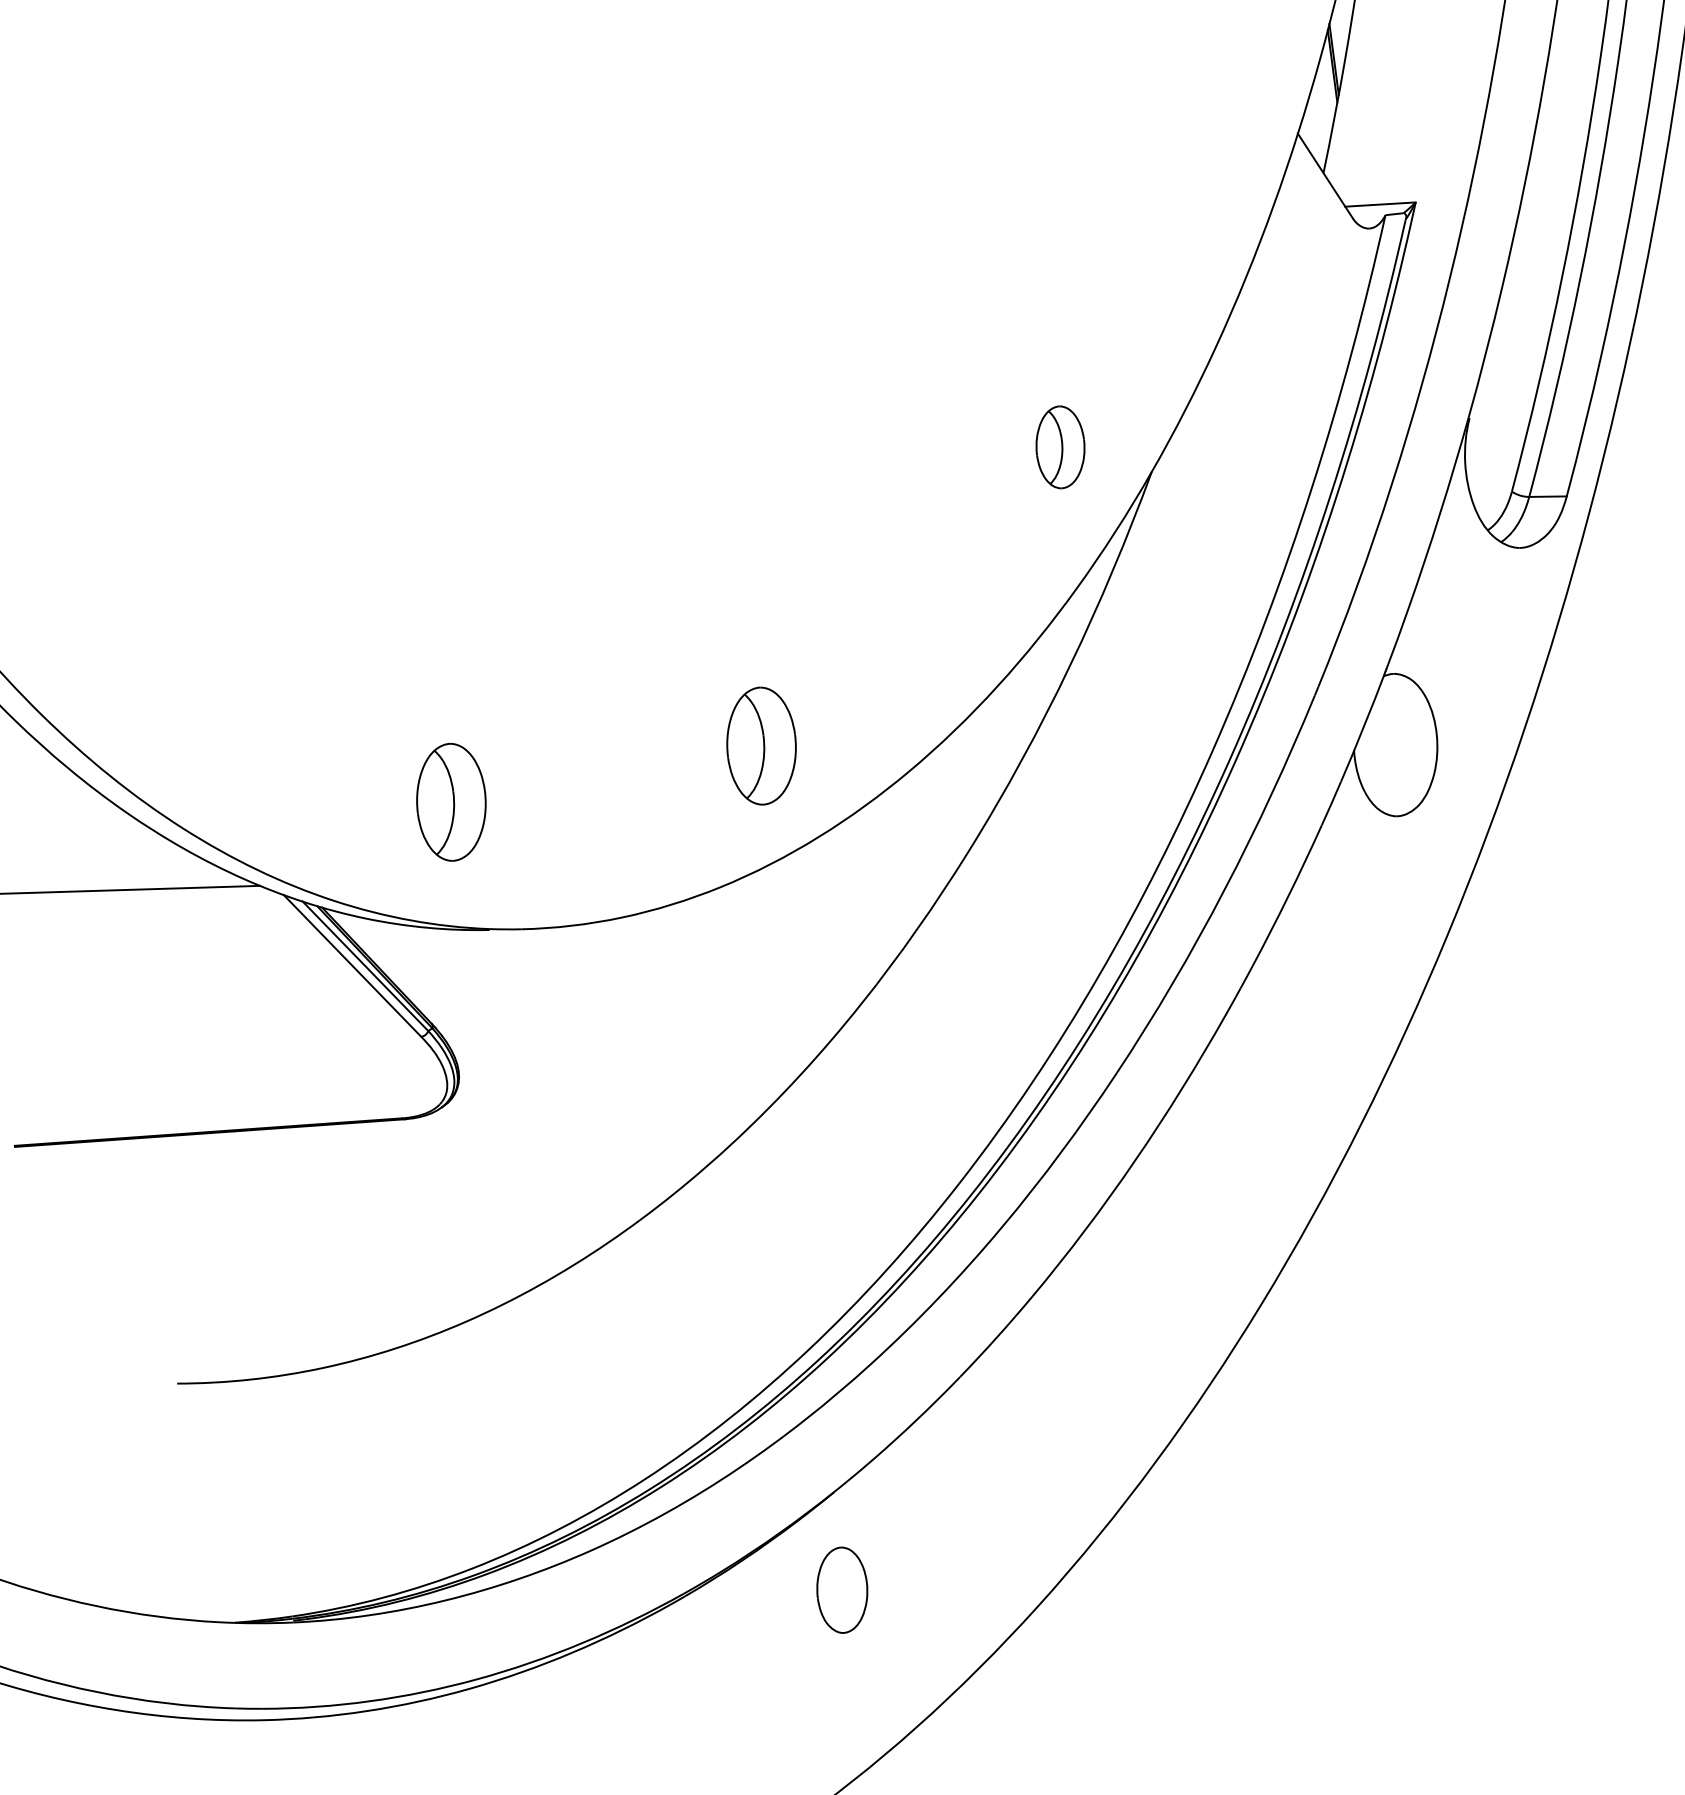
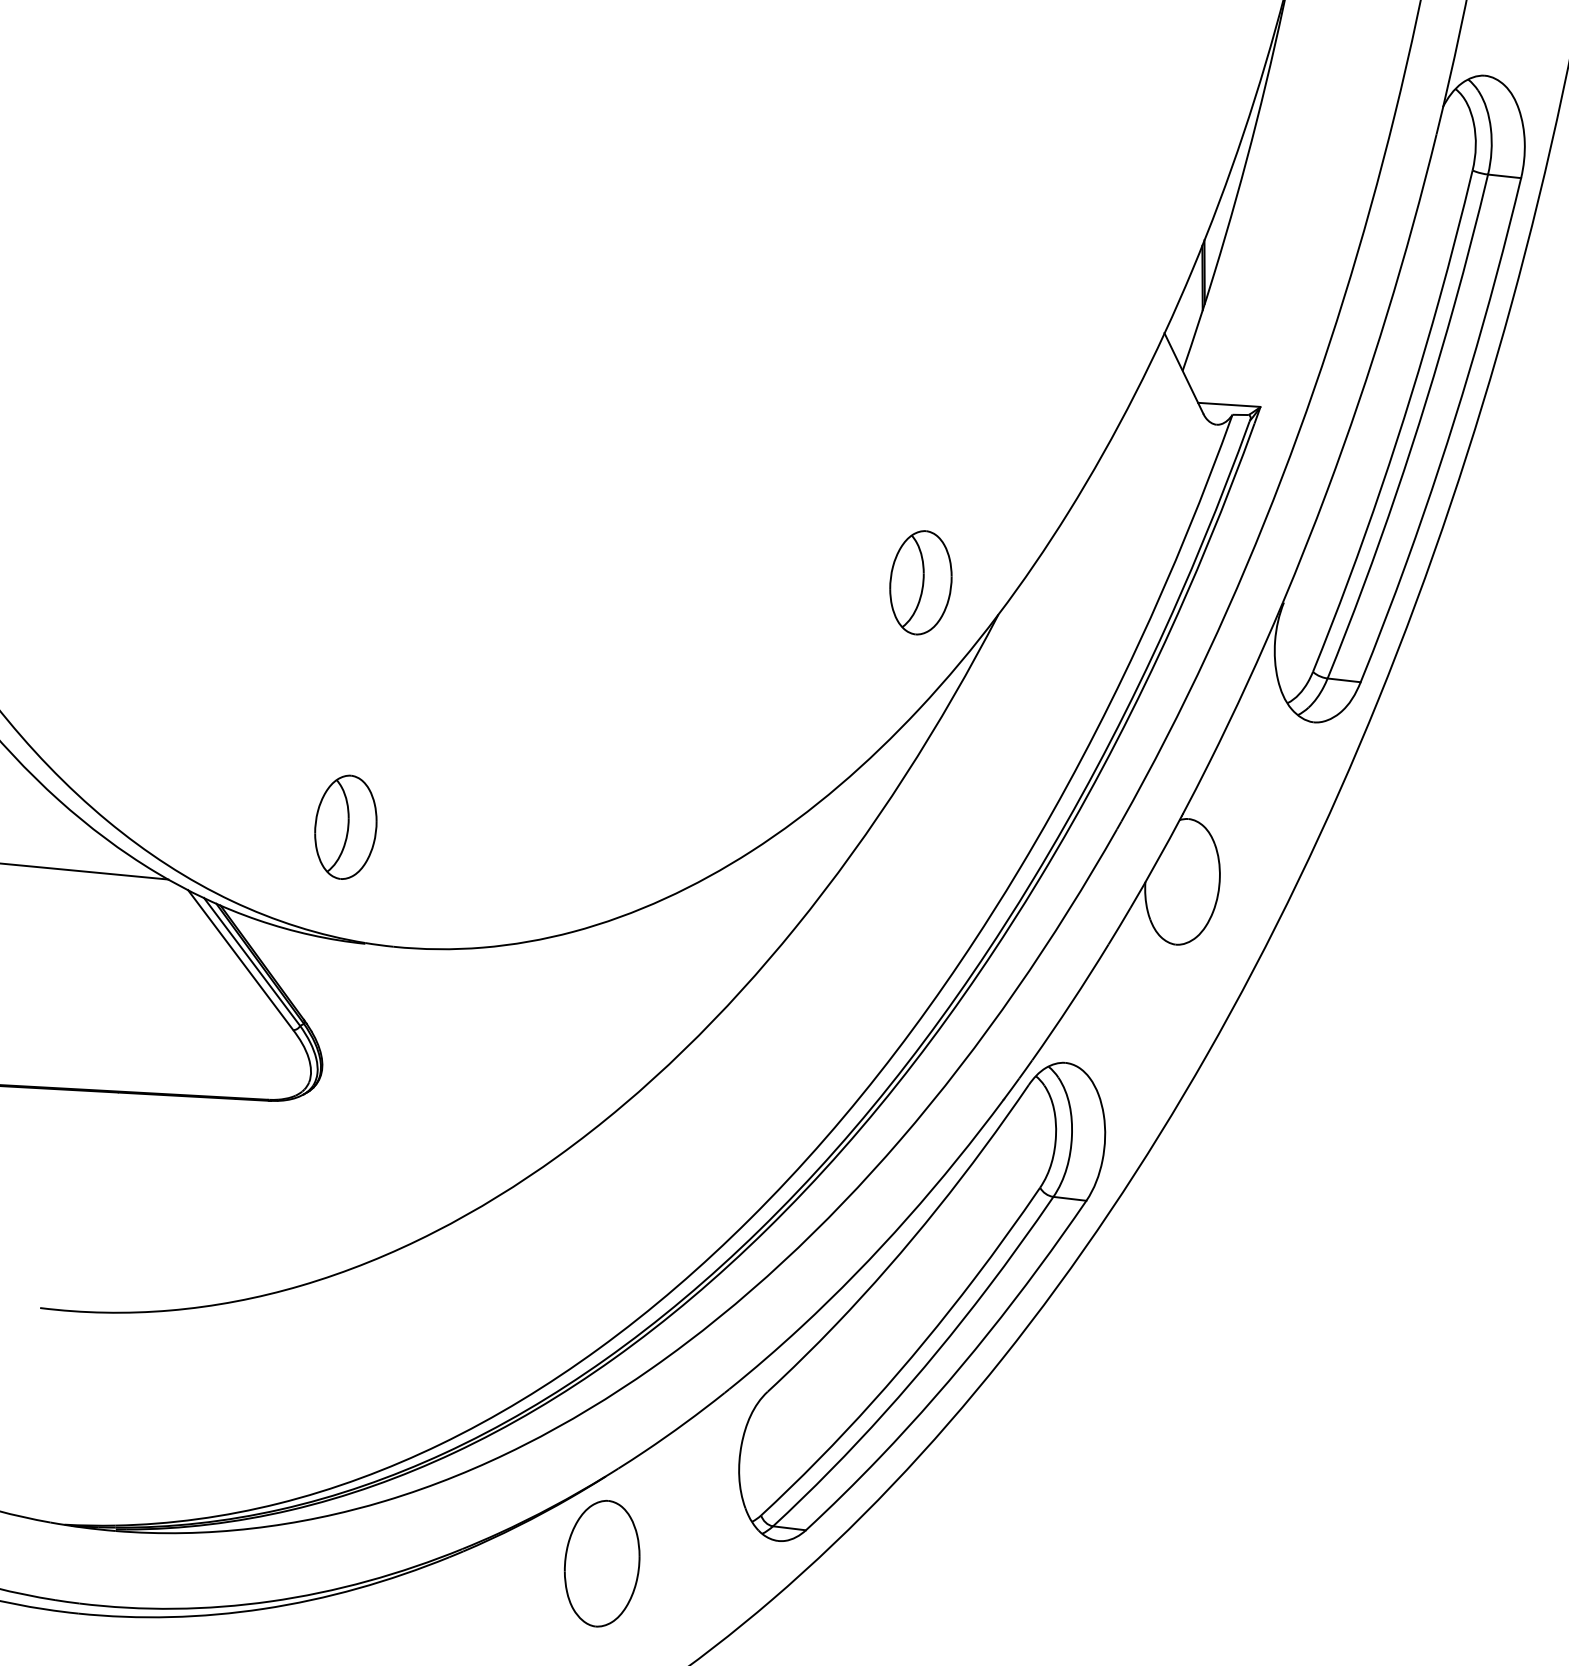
part: (1059, 447) -> (920, 582), size x1.43
part: (761, 745) -> (624, 811), removed
part: (1163, 1251) -> (922, 1301), added
part: (841, 1590) -> (601, 1563), size x1.67

